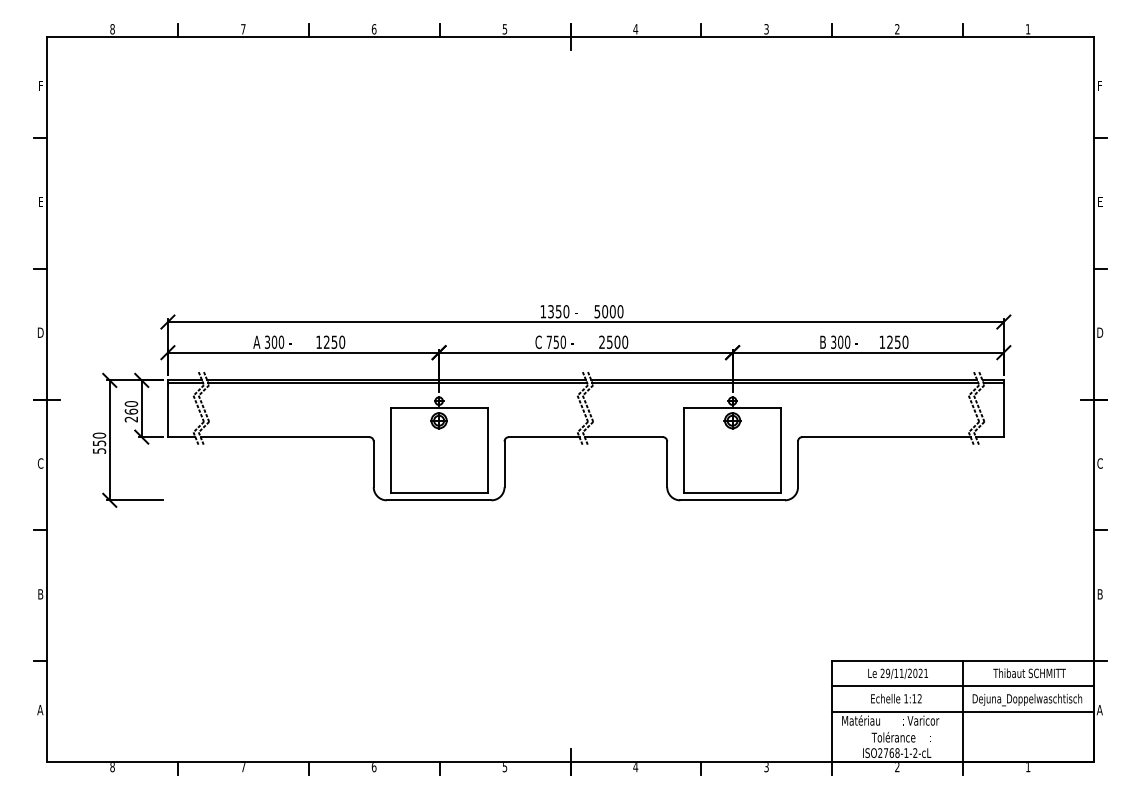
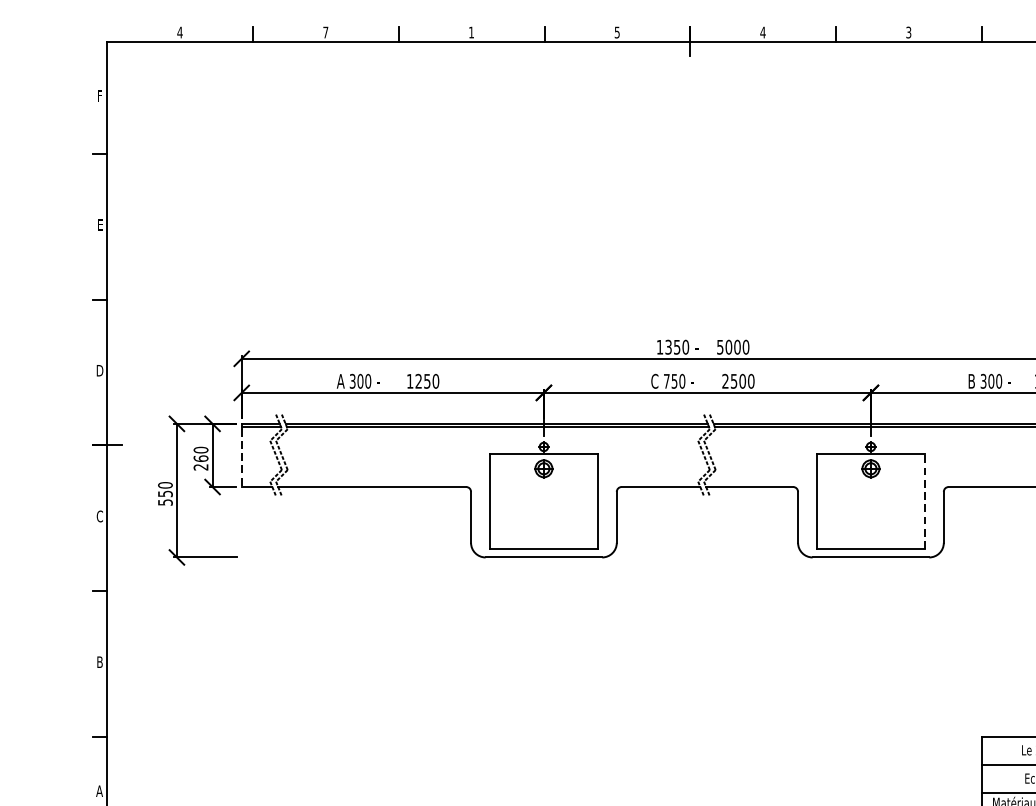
text: (112, 29) -> (179, 32), 8 -> 4
text: (373, 29) -> (470, 32), 6 -> 1
line: (167, 411) -> (241, 458), solid -> dashed
line: (781, 450) -> (925, 501), solid -> dashed

